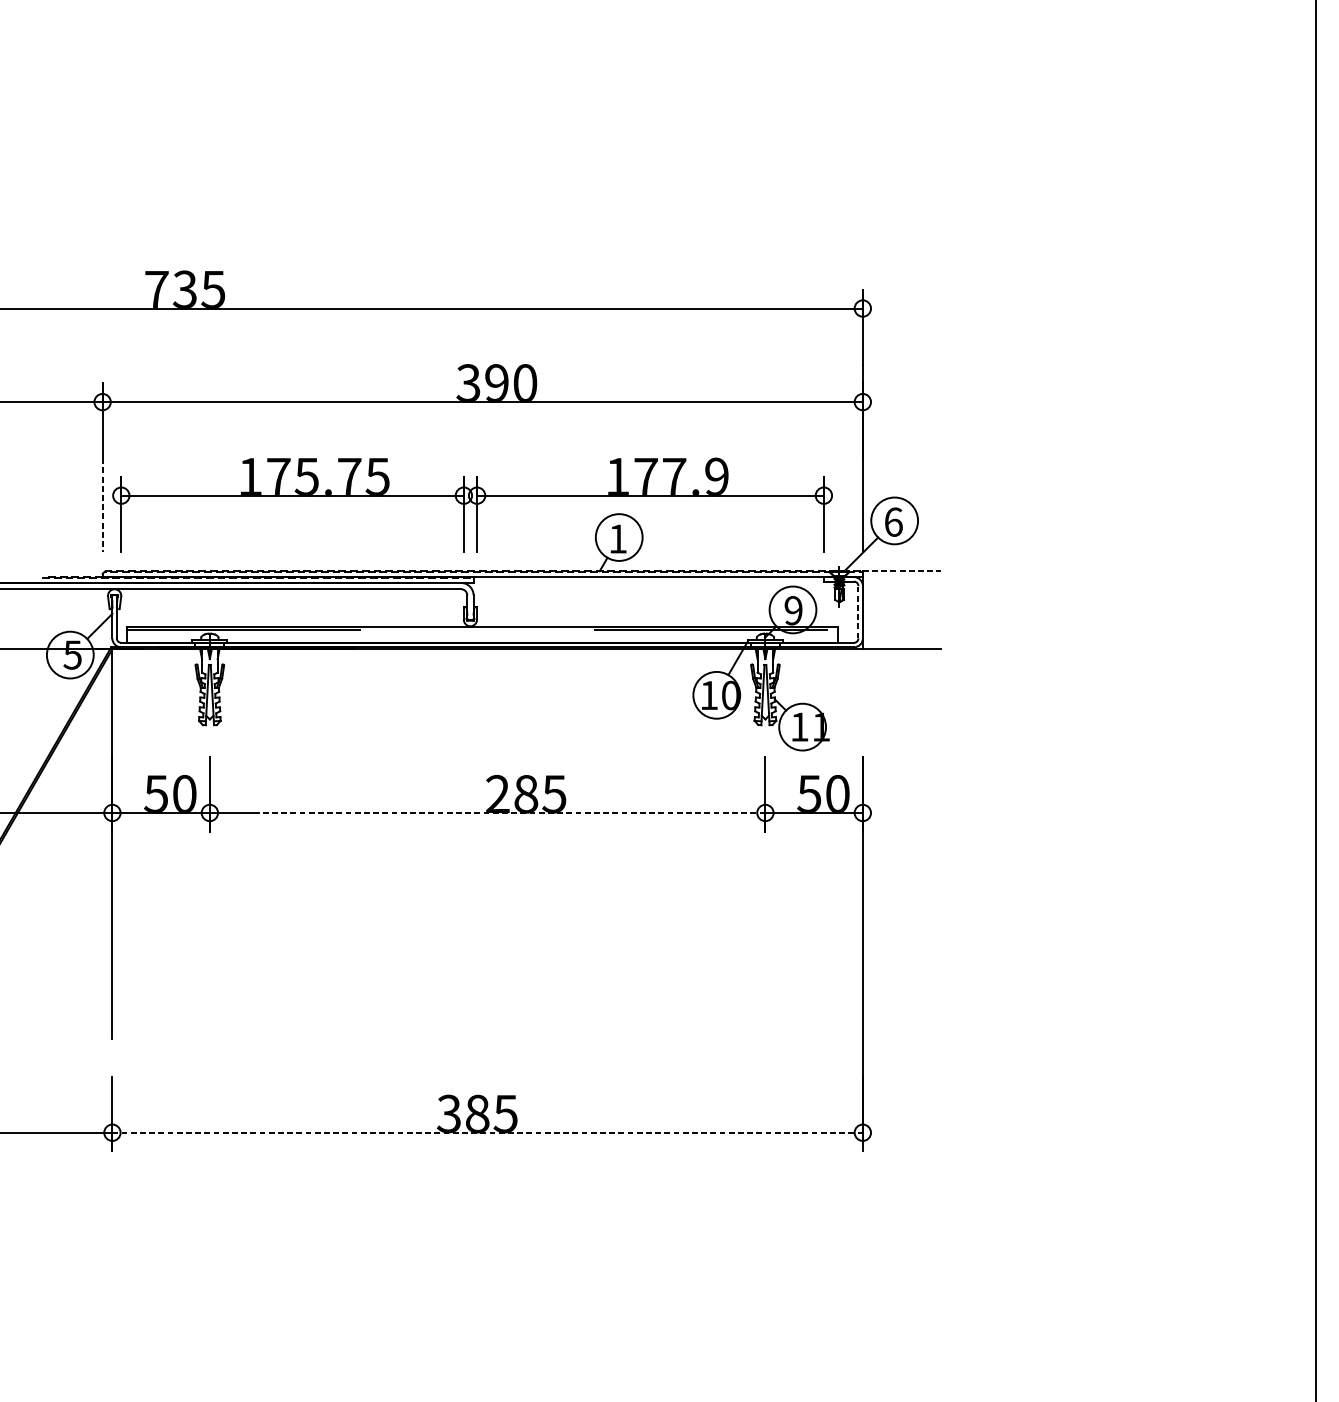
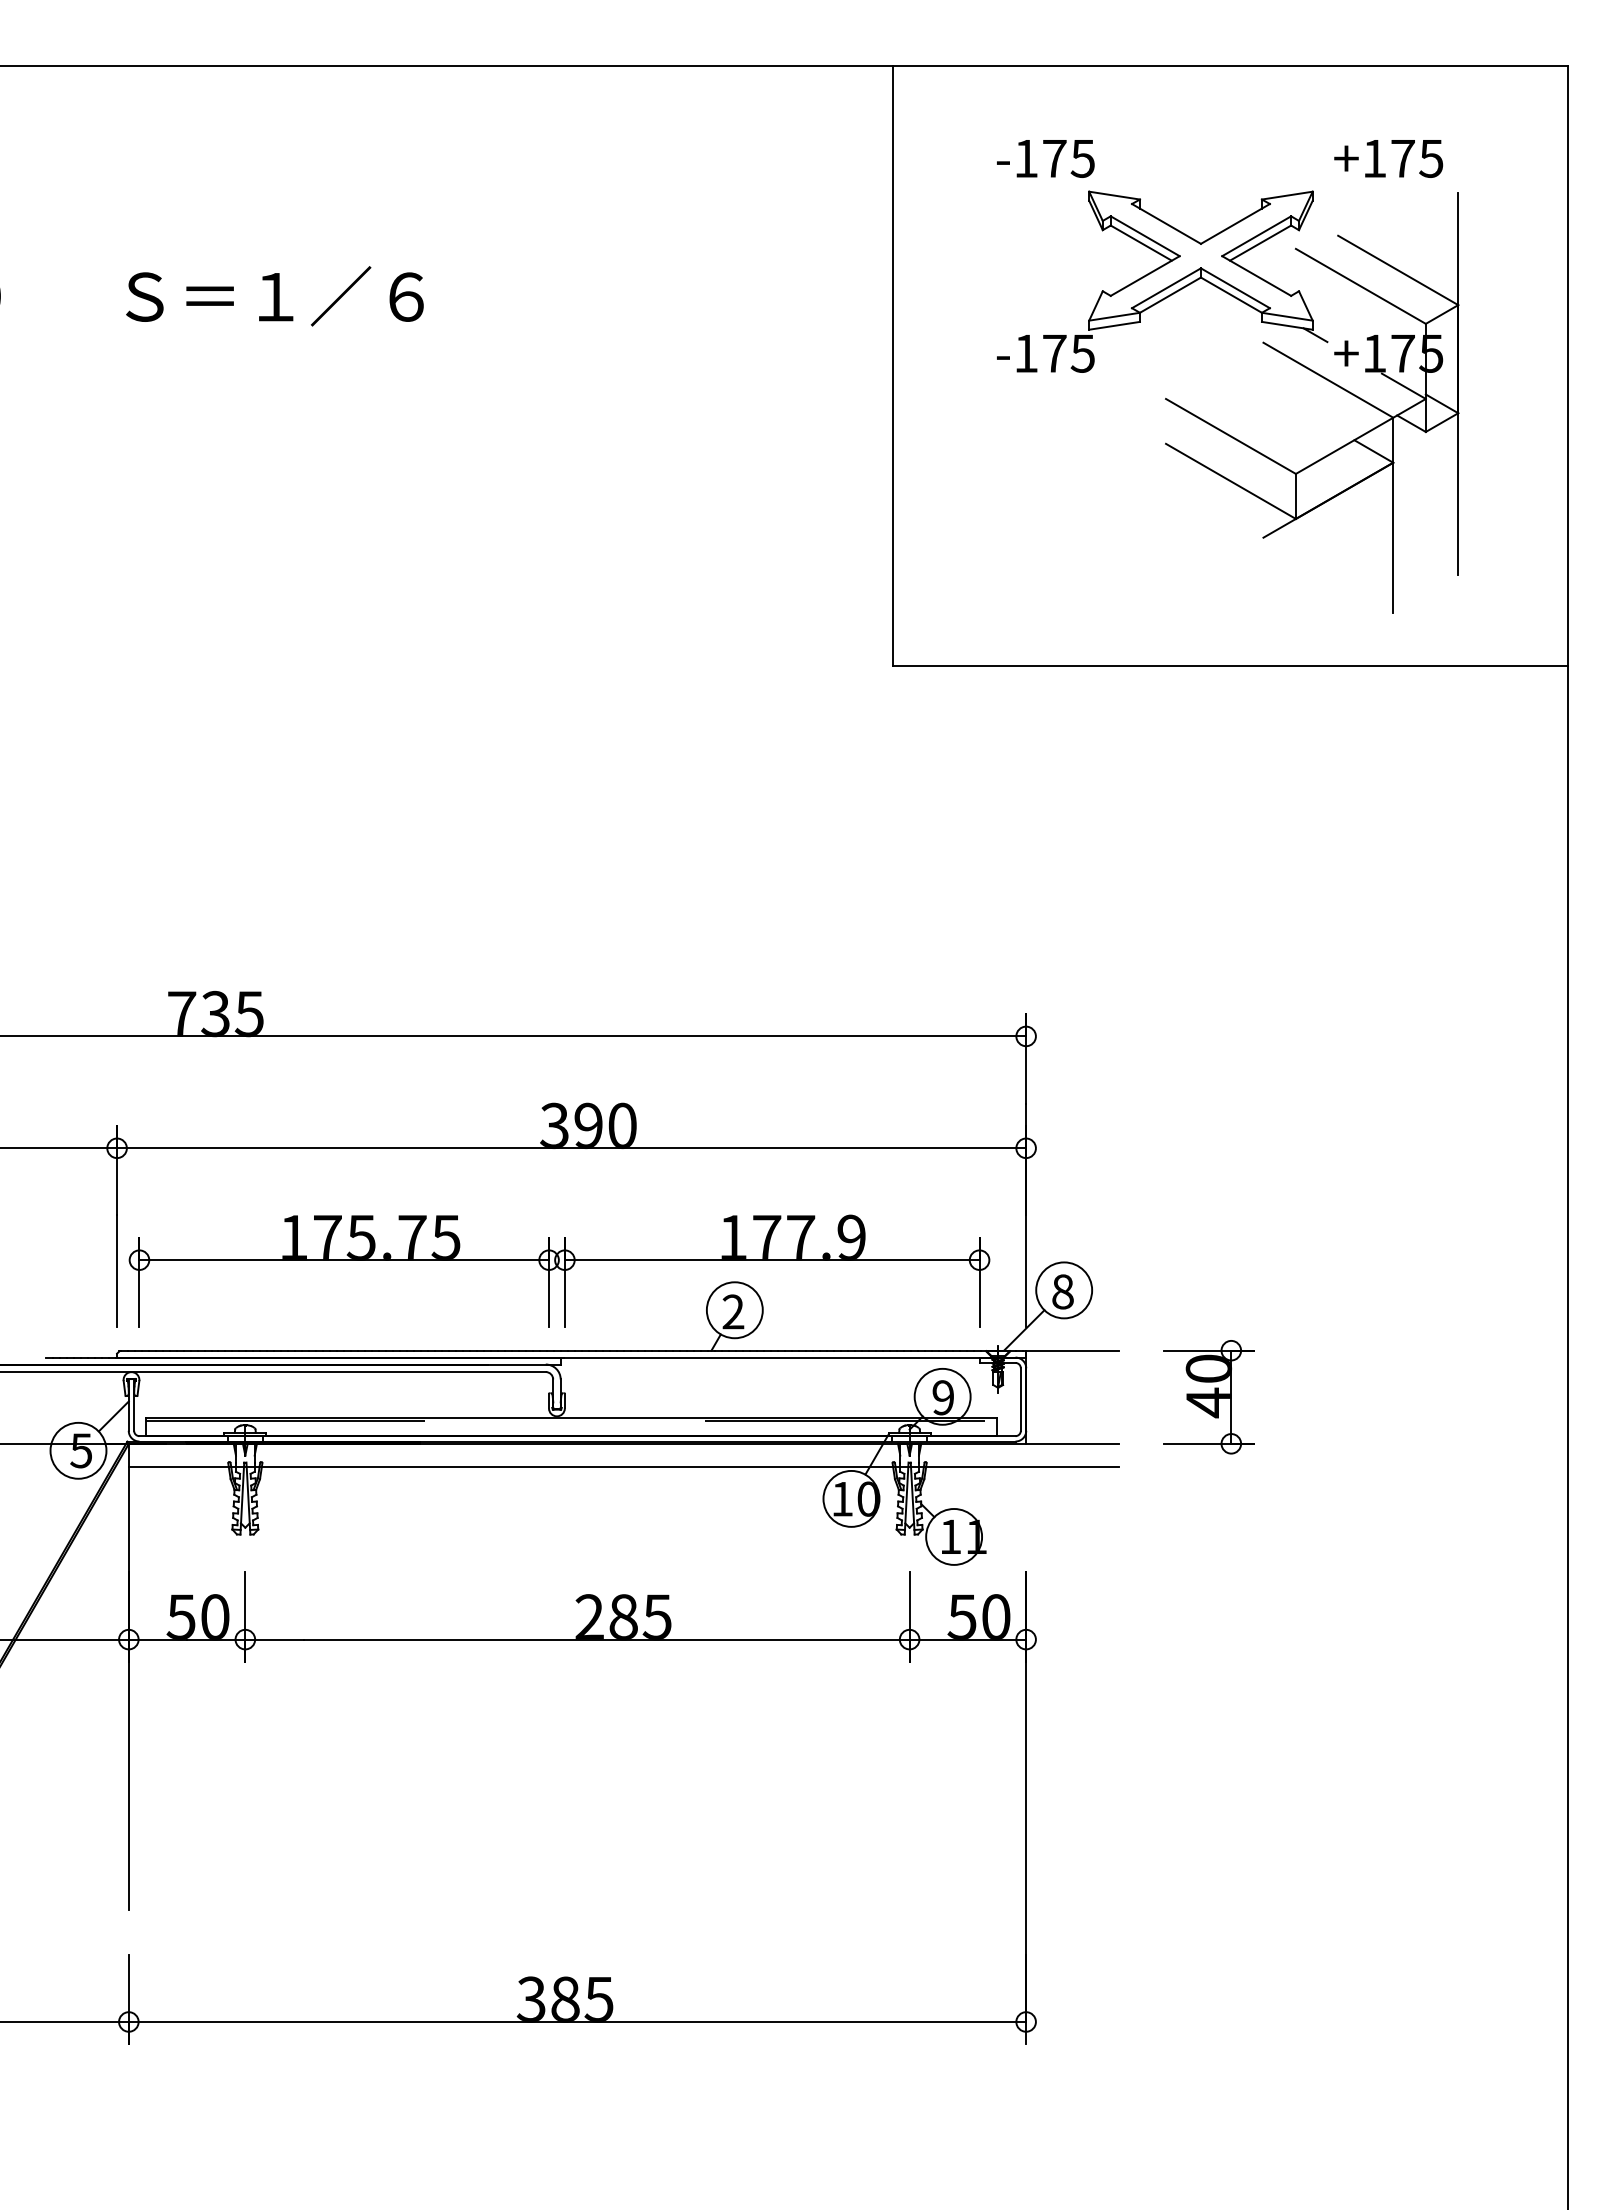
line: (102, 505) -> (117, 1271), dashed -> solid
text: (893, 521) -> (1062, 1291), 6 -> 8
text: (618, 538) -> (733, 1311), 1 -> 2
line: (901, 571) -> (1072, 1350), dashed -> solid
part: (1015, 610) -> (1208, 1397), added
line: (858, 612) -> (1020, 1399), dashed -> solid
line: (526, 669) -> (623, 1467), added
line: (511, 812) -> (606, 1639), dashed -> solid
line: (487, 1132) -> (577, 2021), dashed -> solid

